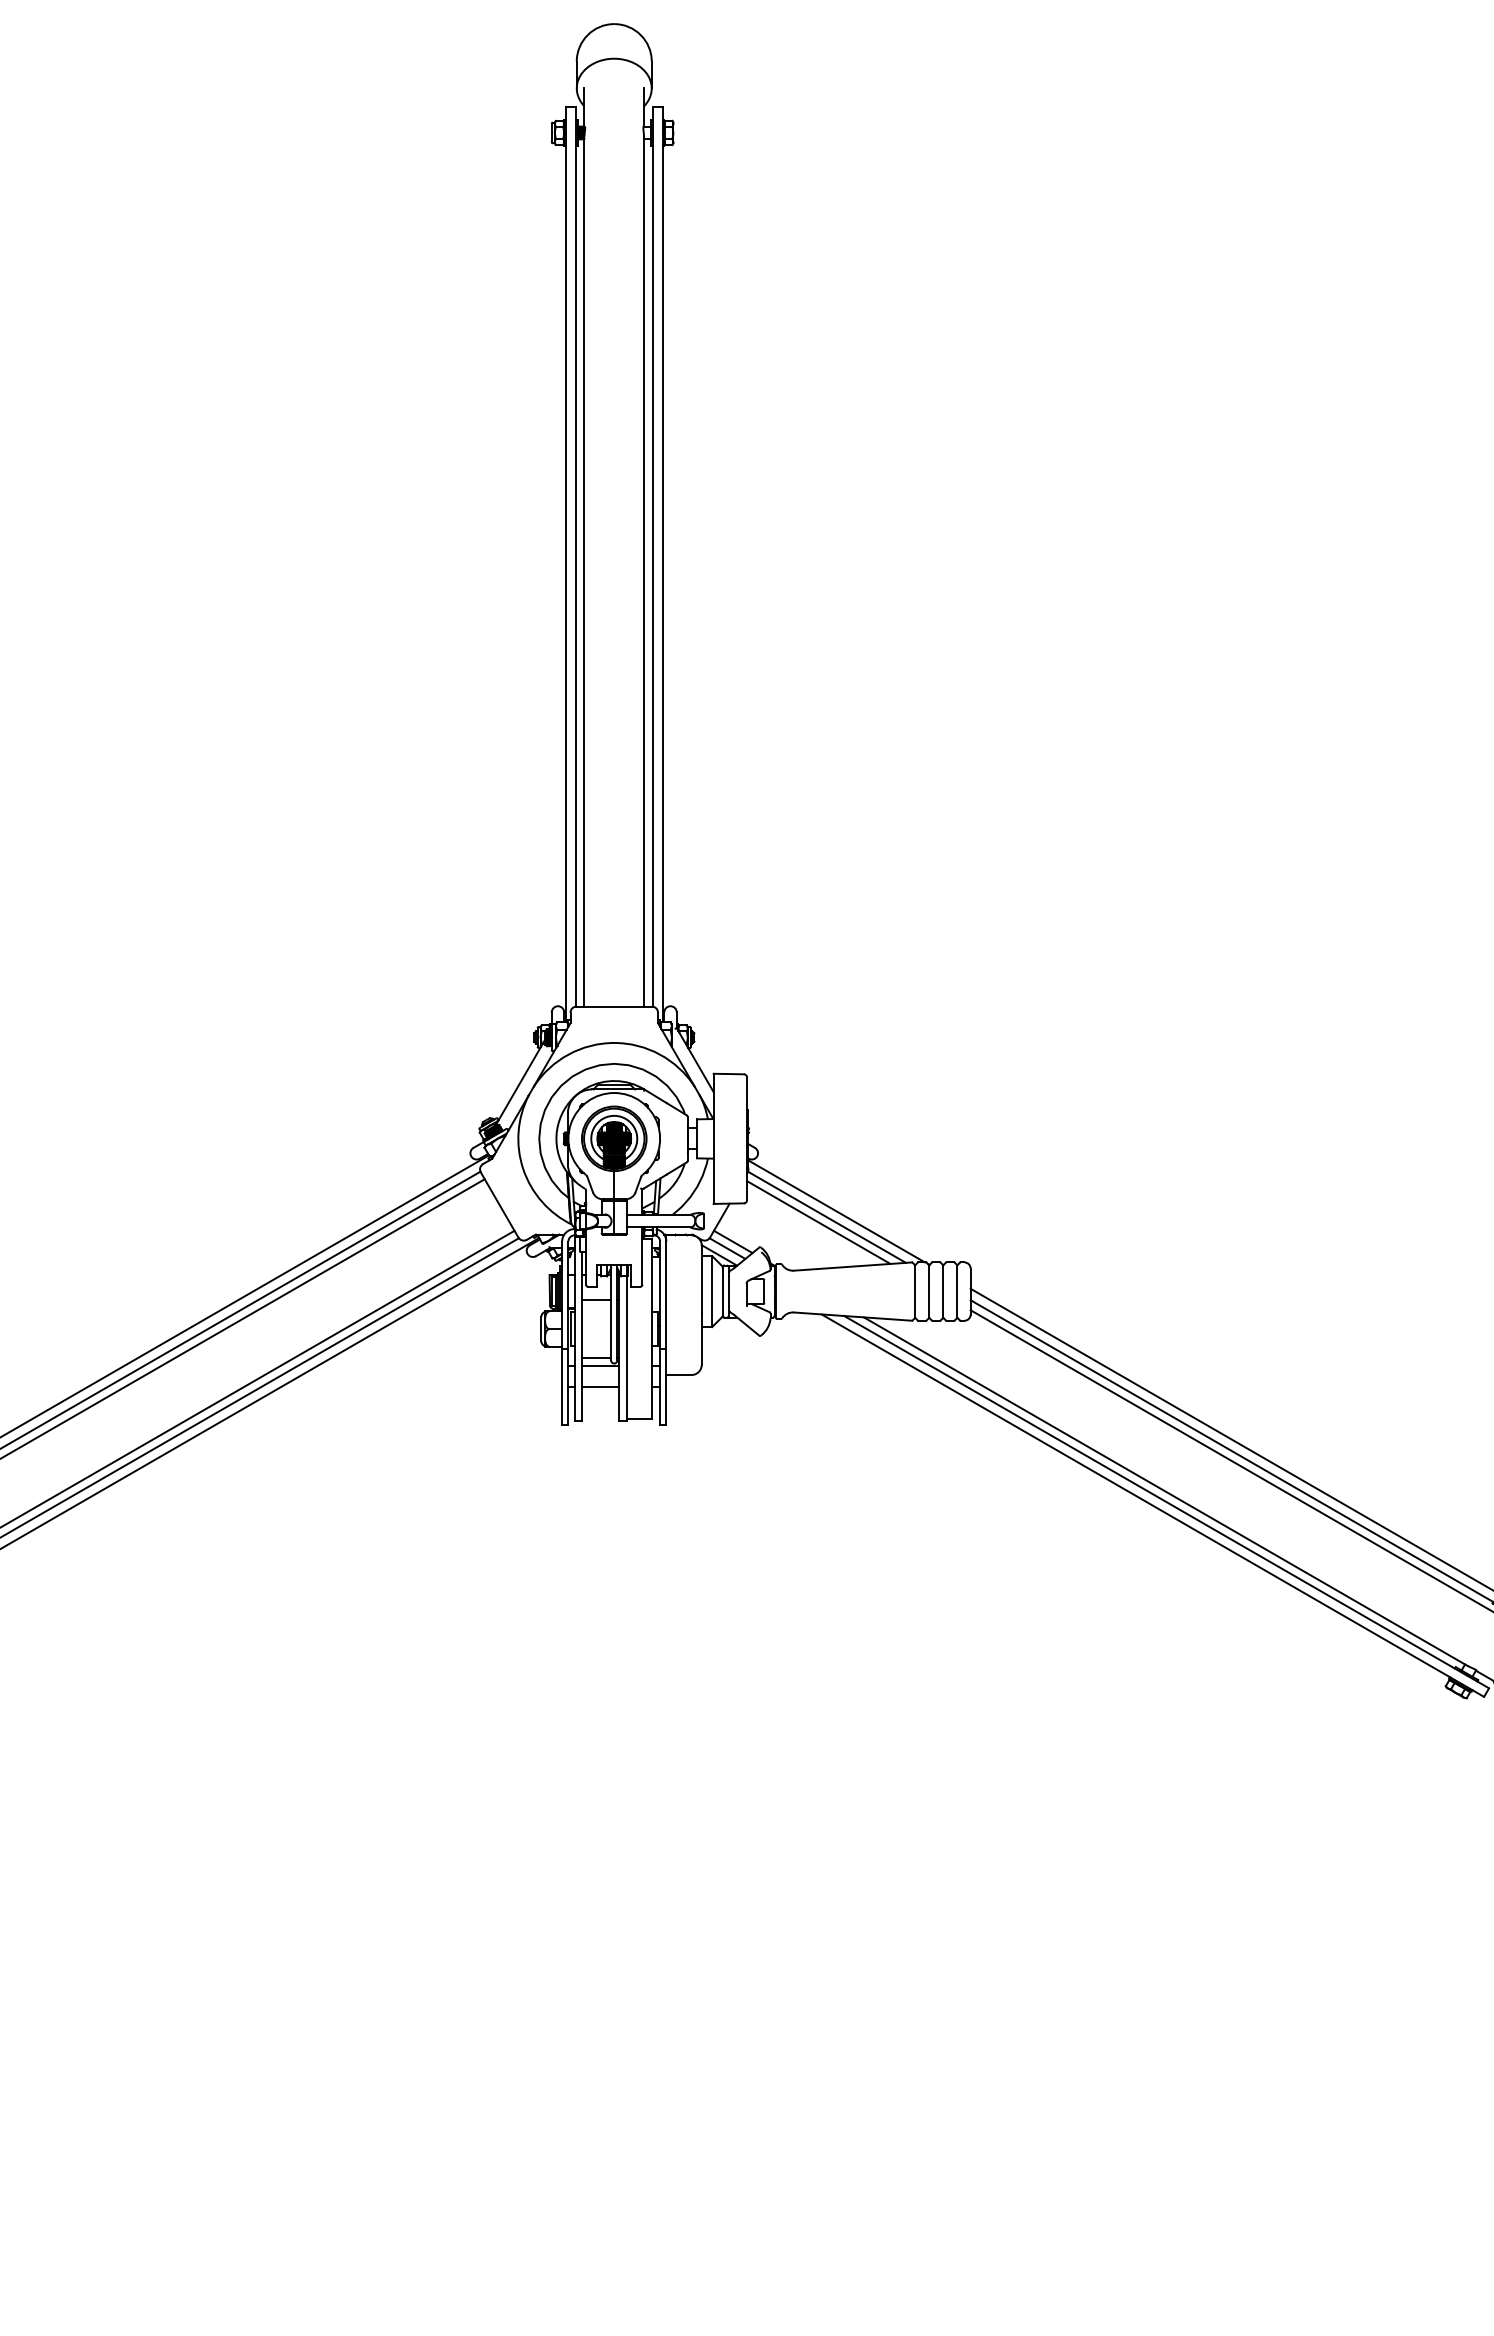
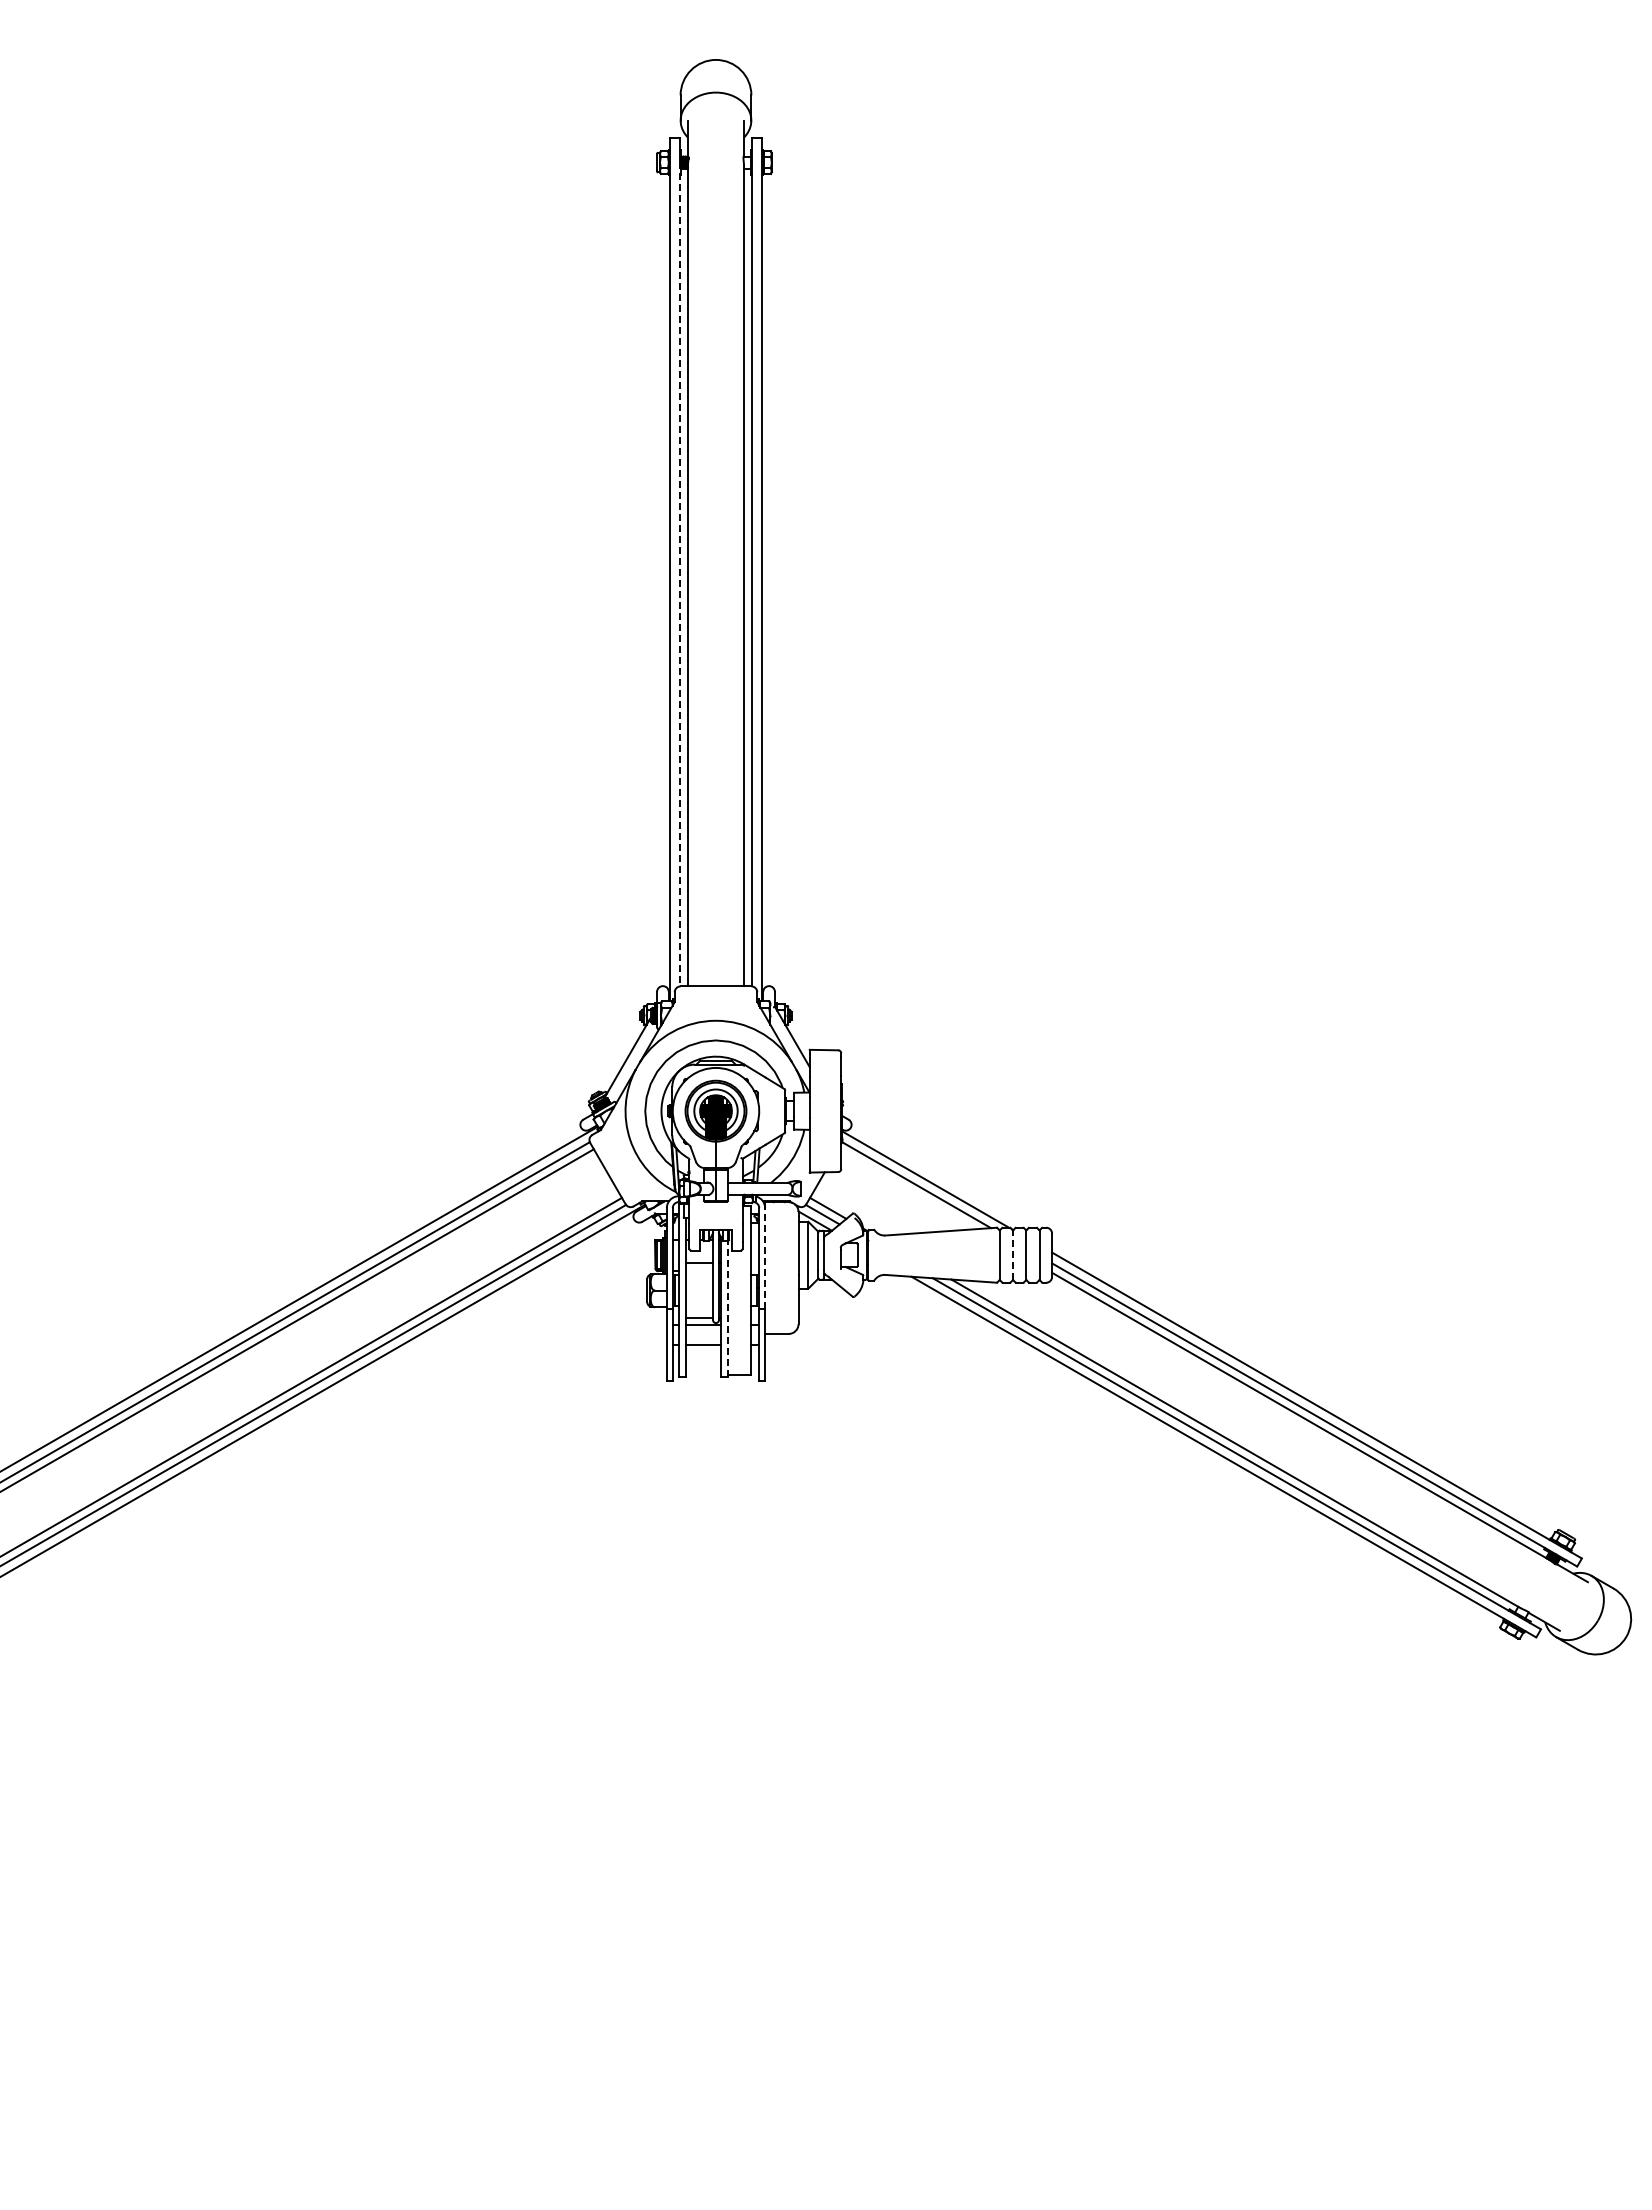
line: (575, 569) -> (679, 574), solid -> dashed
line: (818, 1222) -> (908, 1190), removed
line: (929, 1291) -> (1013, 1255), solid -> dashed
line: (666, 1295) -> (765, 1258), solid -> dashed
line: (626, 1348) -> (727, 1308), solid -> dashed

